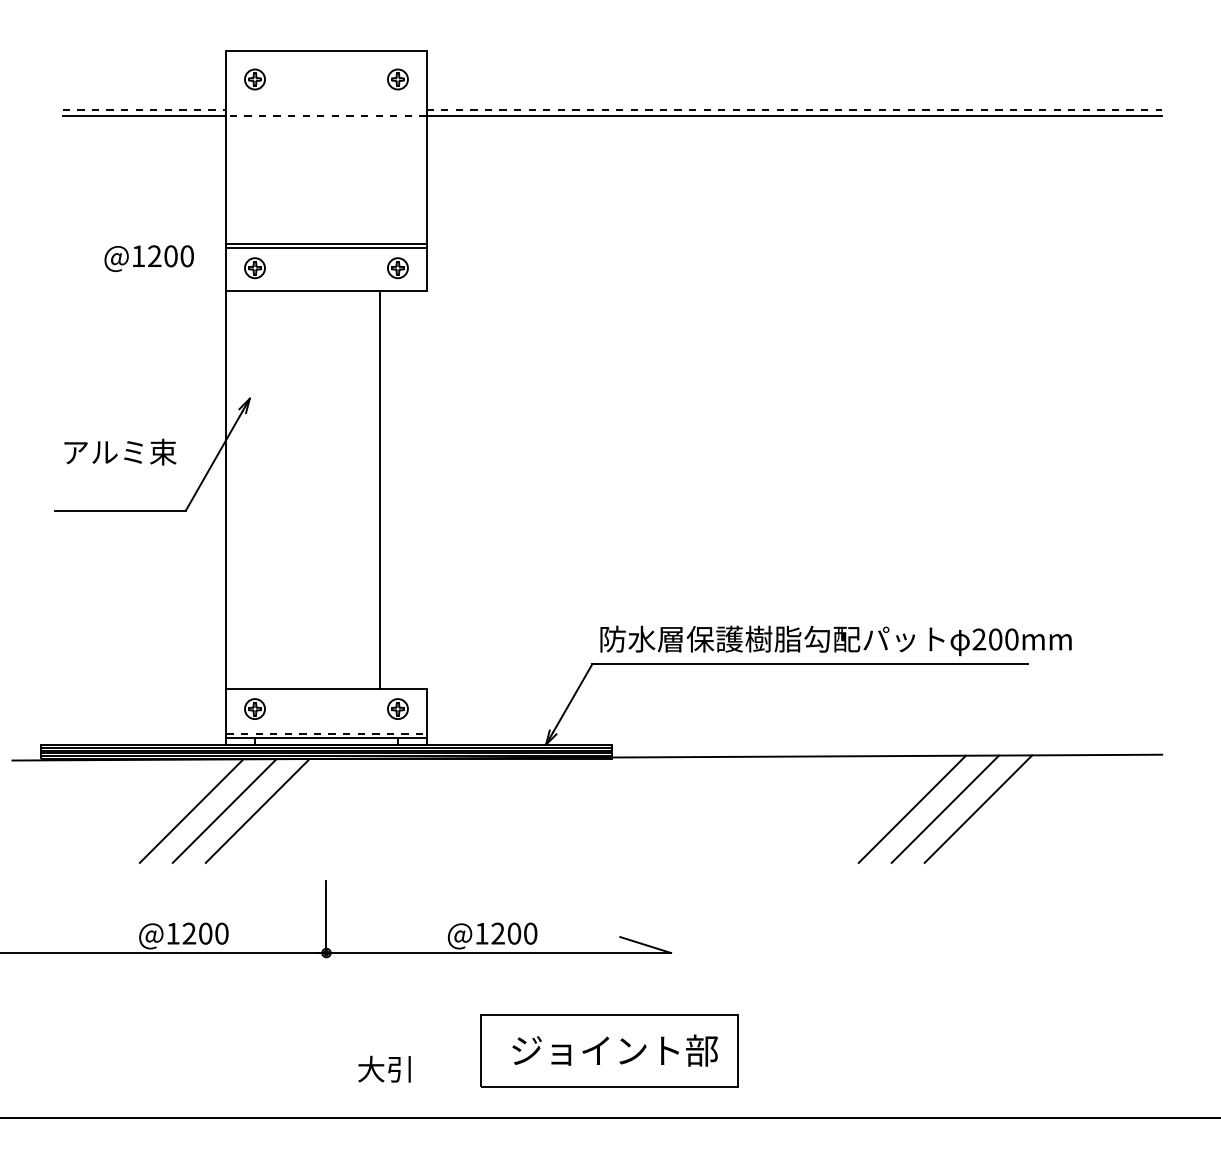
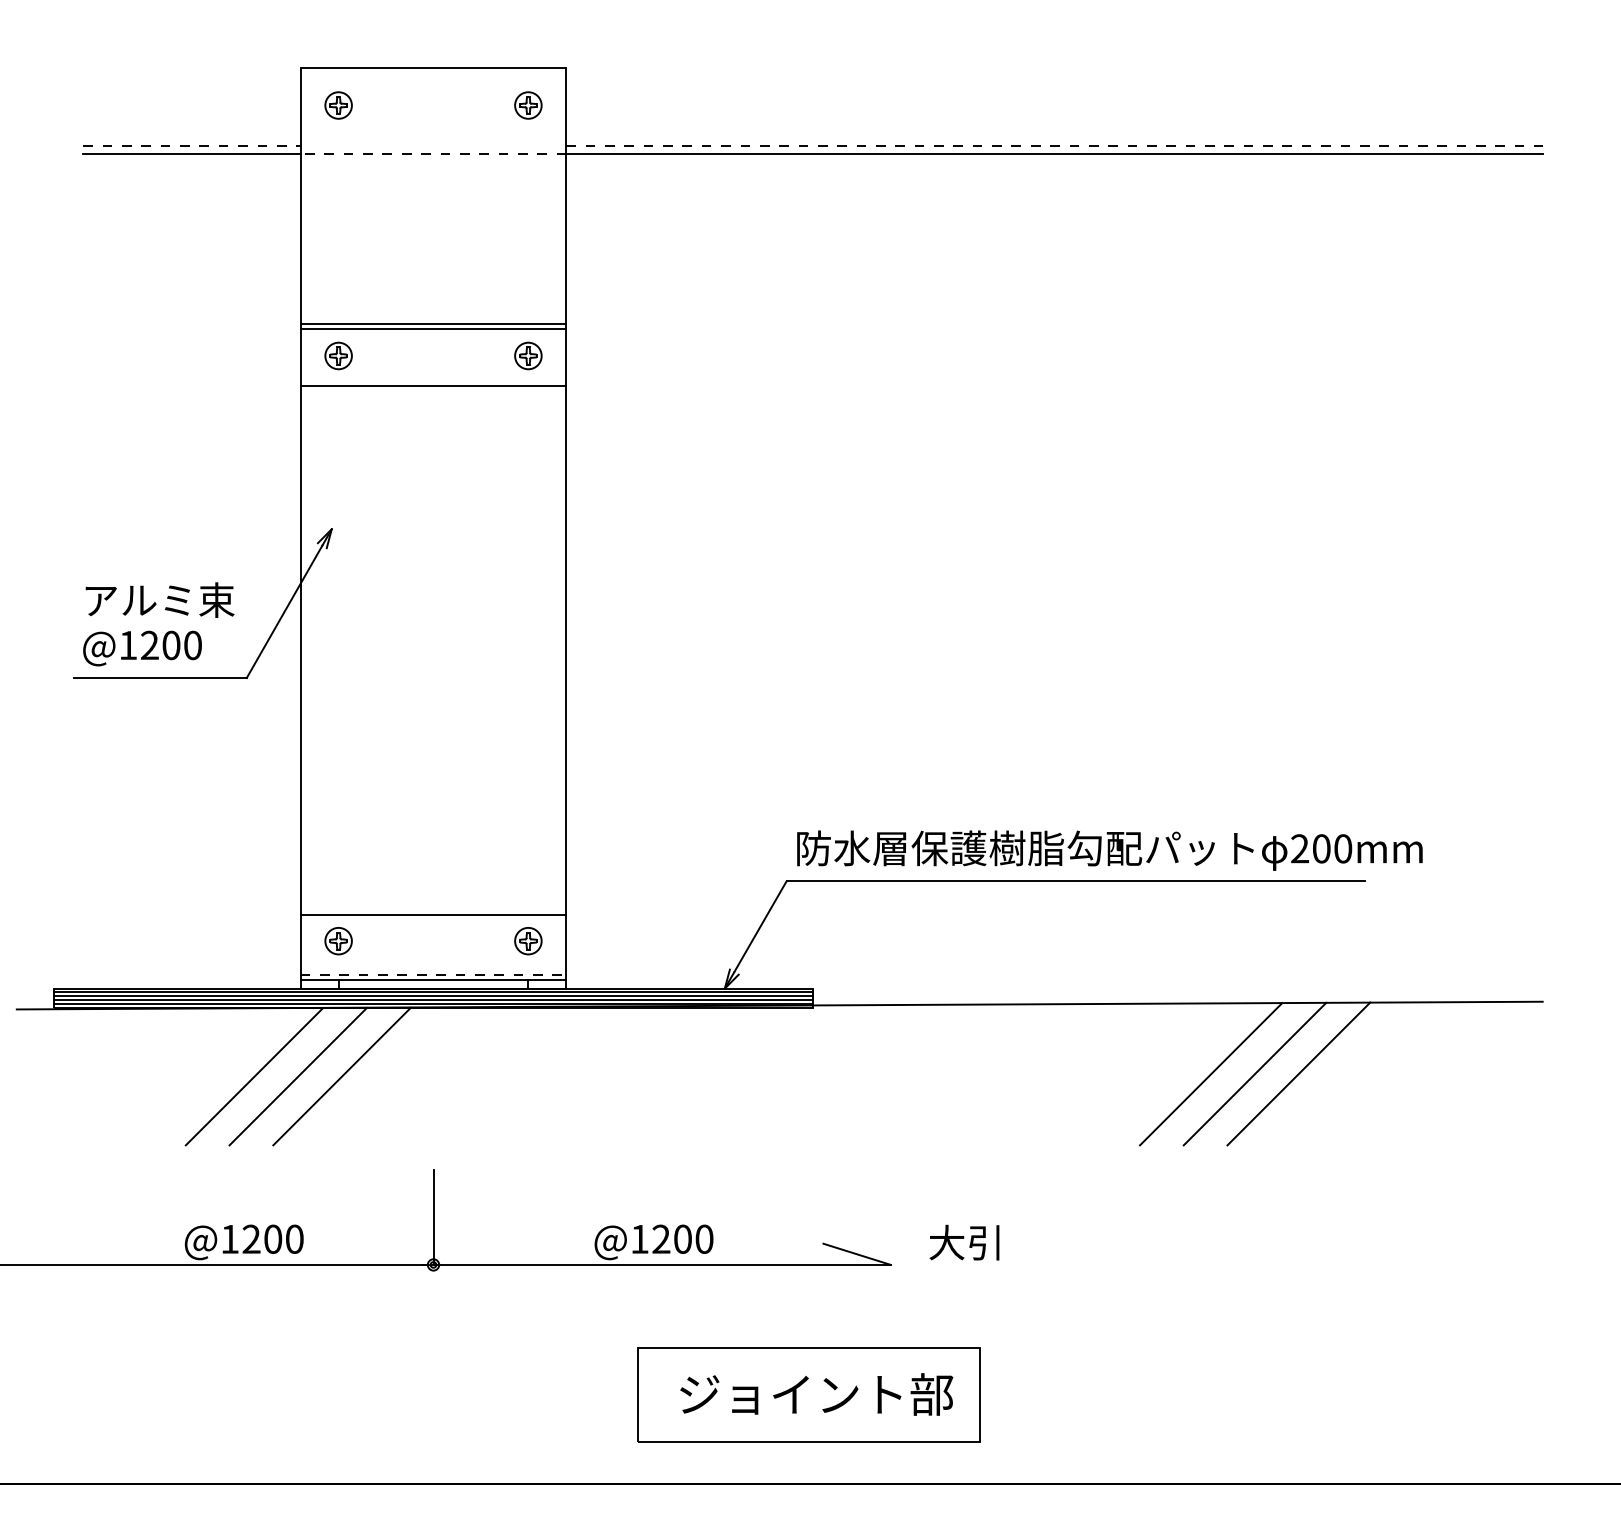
text: (148, 258) -> (141, 648), moved
line: (379, 490) -> (566, 651), moved
text: (384, 1068) -> (964, 1241), moved

